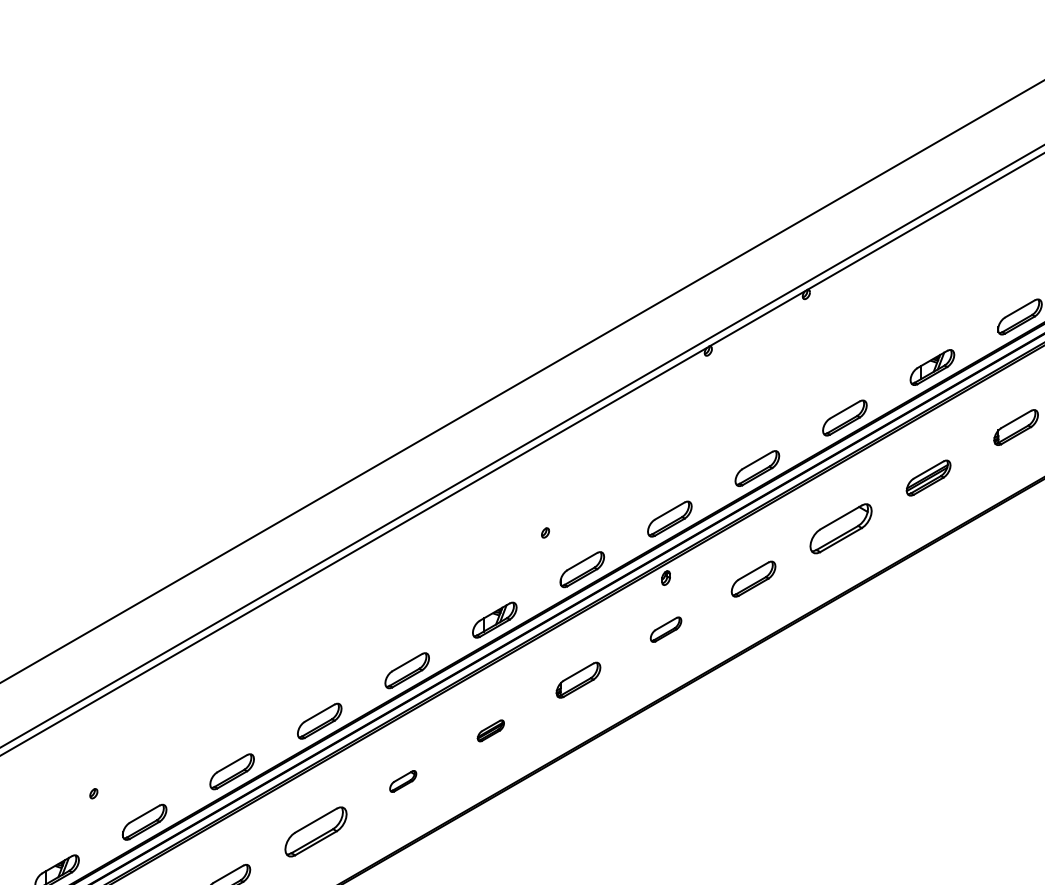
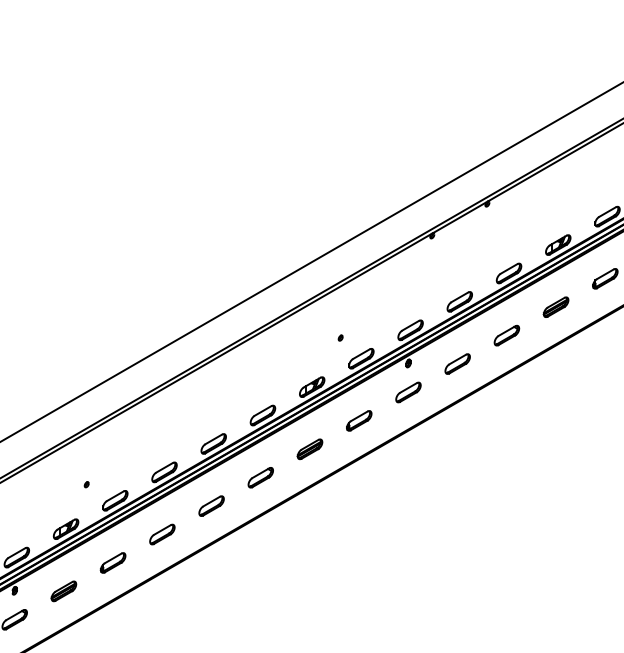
part: (840, 528) -> (506, 335), size x0.71
part: (666, 629) -> (408, 392), size x1.43
part: (490, 731) -> (309, 449), size x1.67
part: (402, 780) -> (260, 477), size x1.67
part: (315, 830) -> (211, 505), size x0.71

